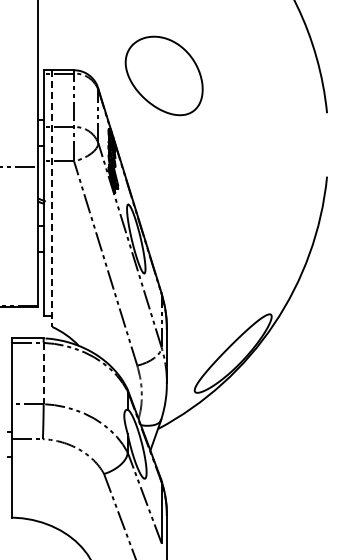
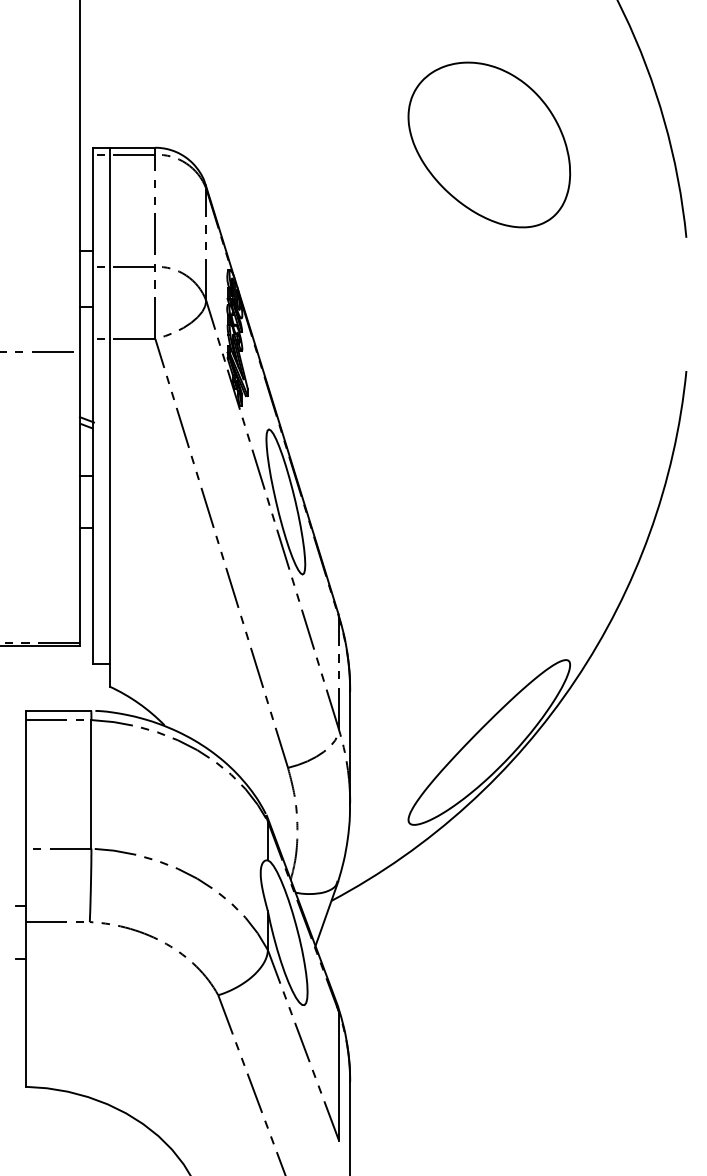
part: (163, 75) -> (487, 143), moved
line: (52, 199) -> (109, 419), dashed -> solid
line: (43, 373) -> (91, 784), dashed -> solid

